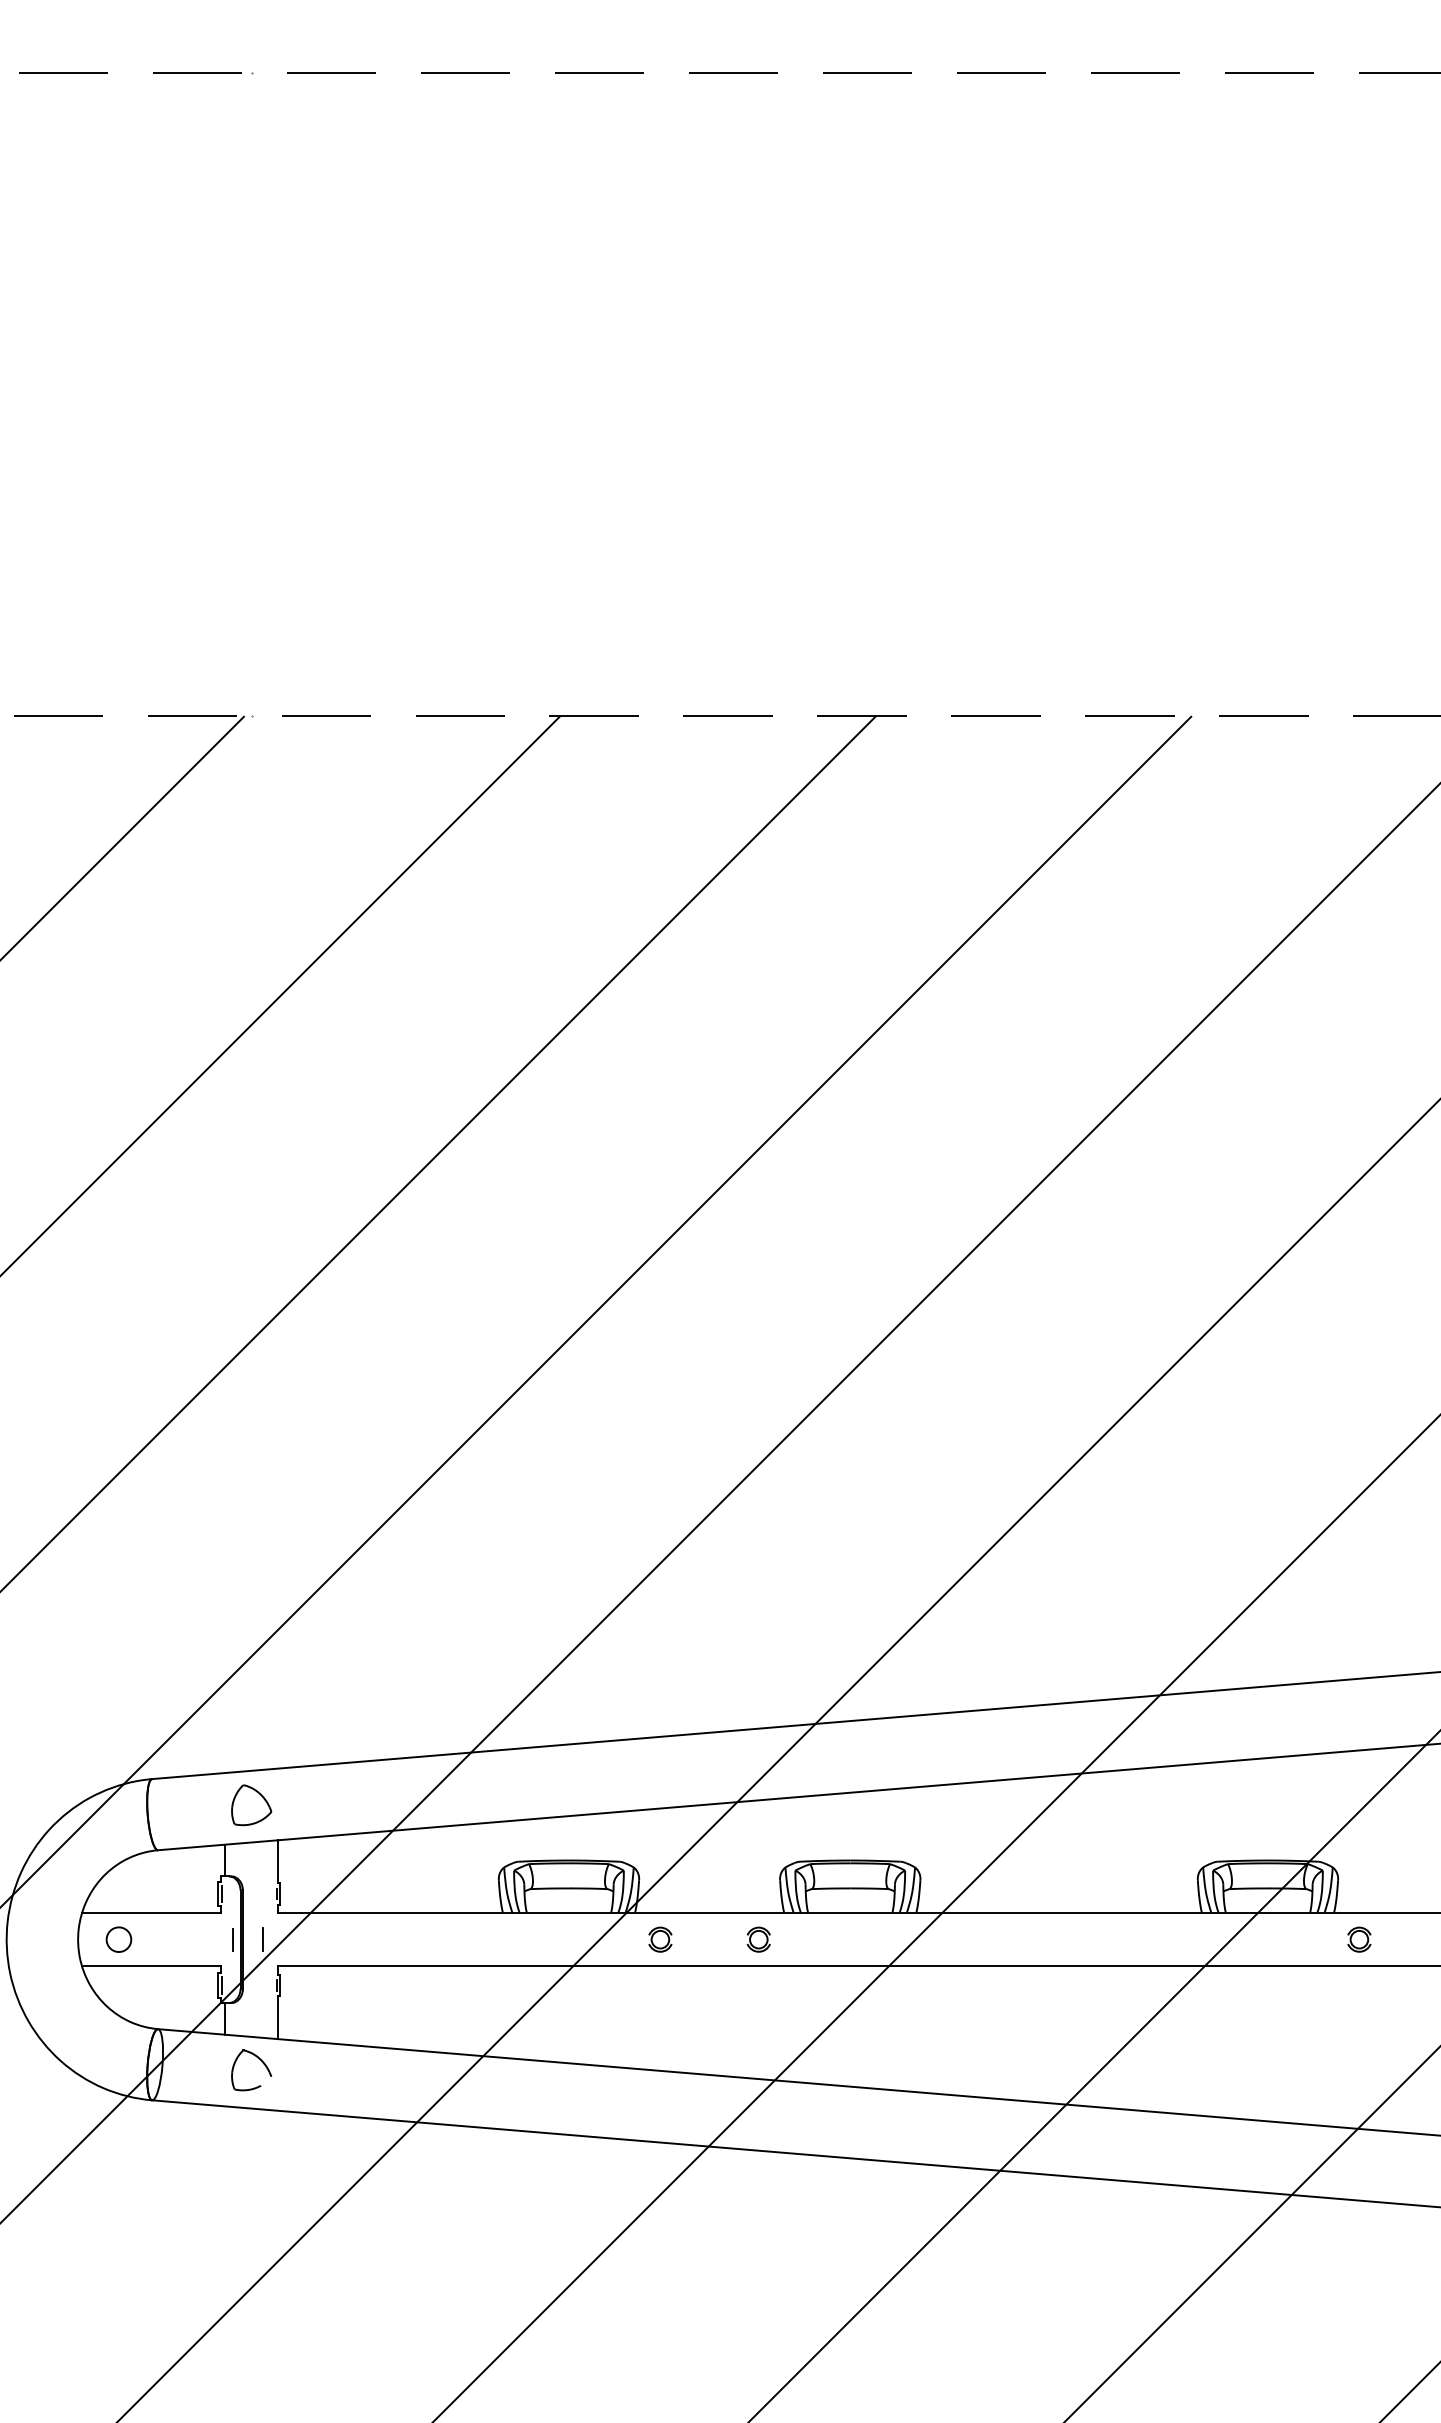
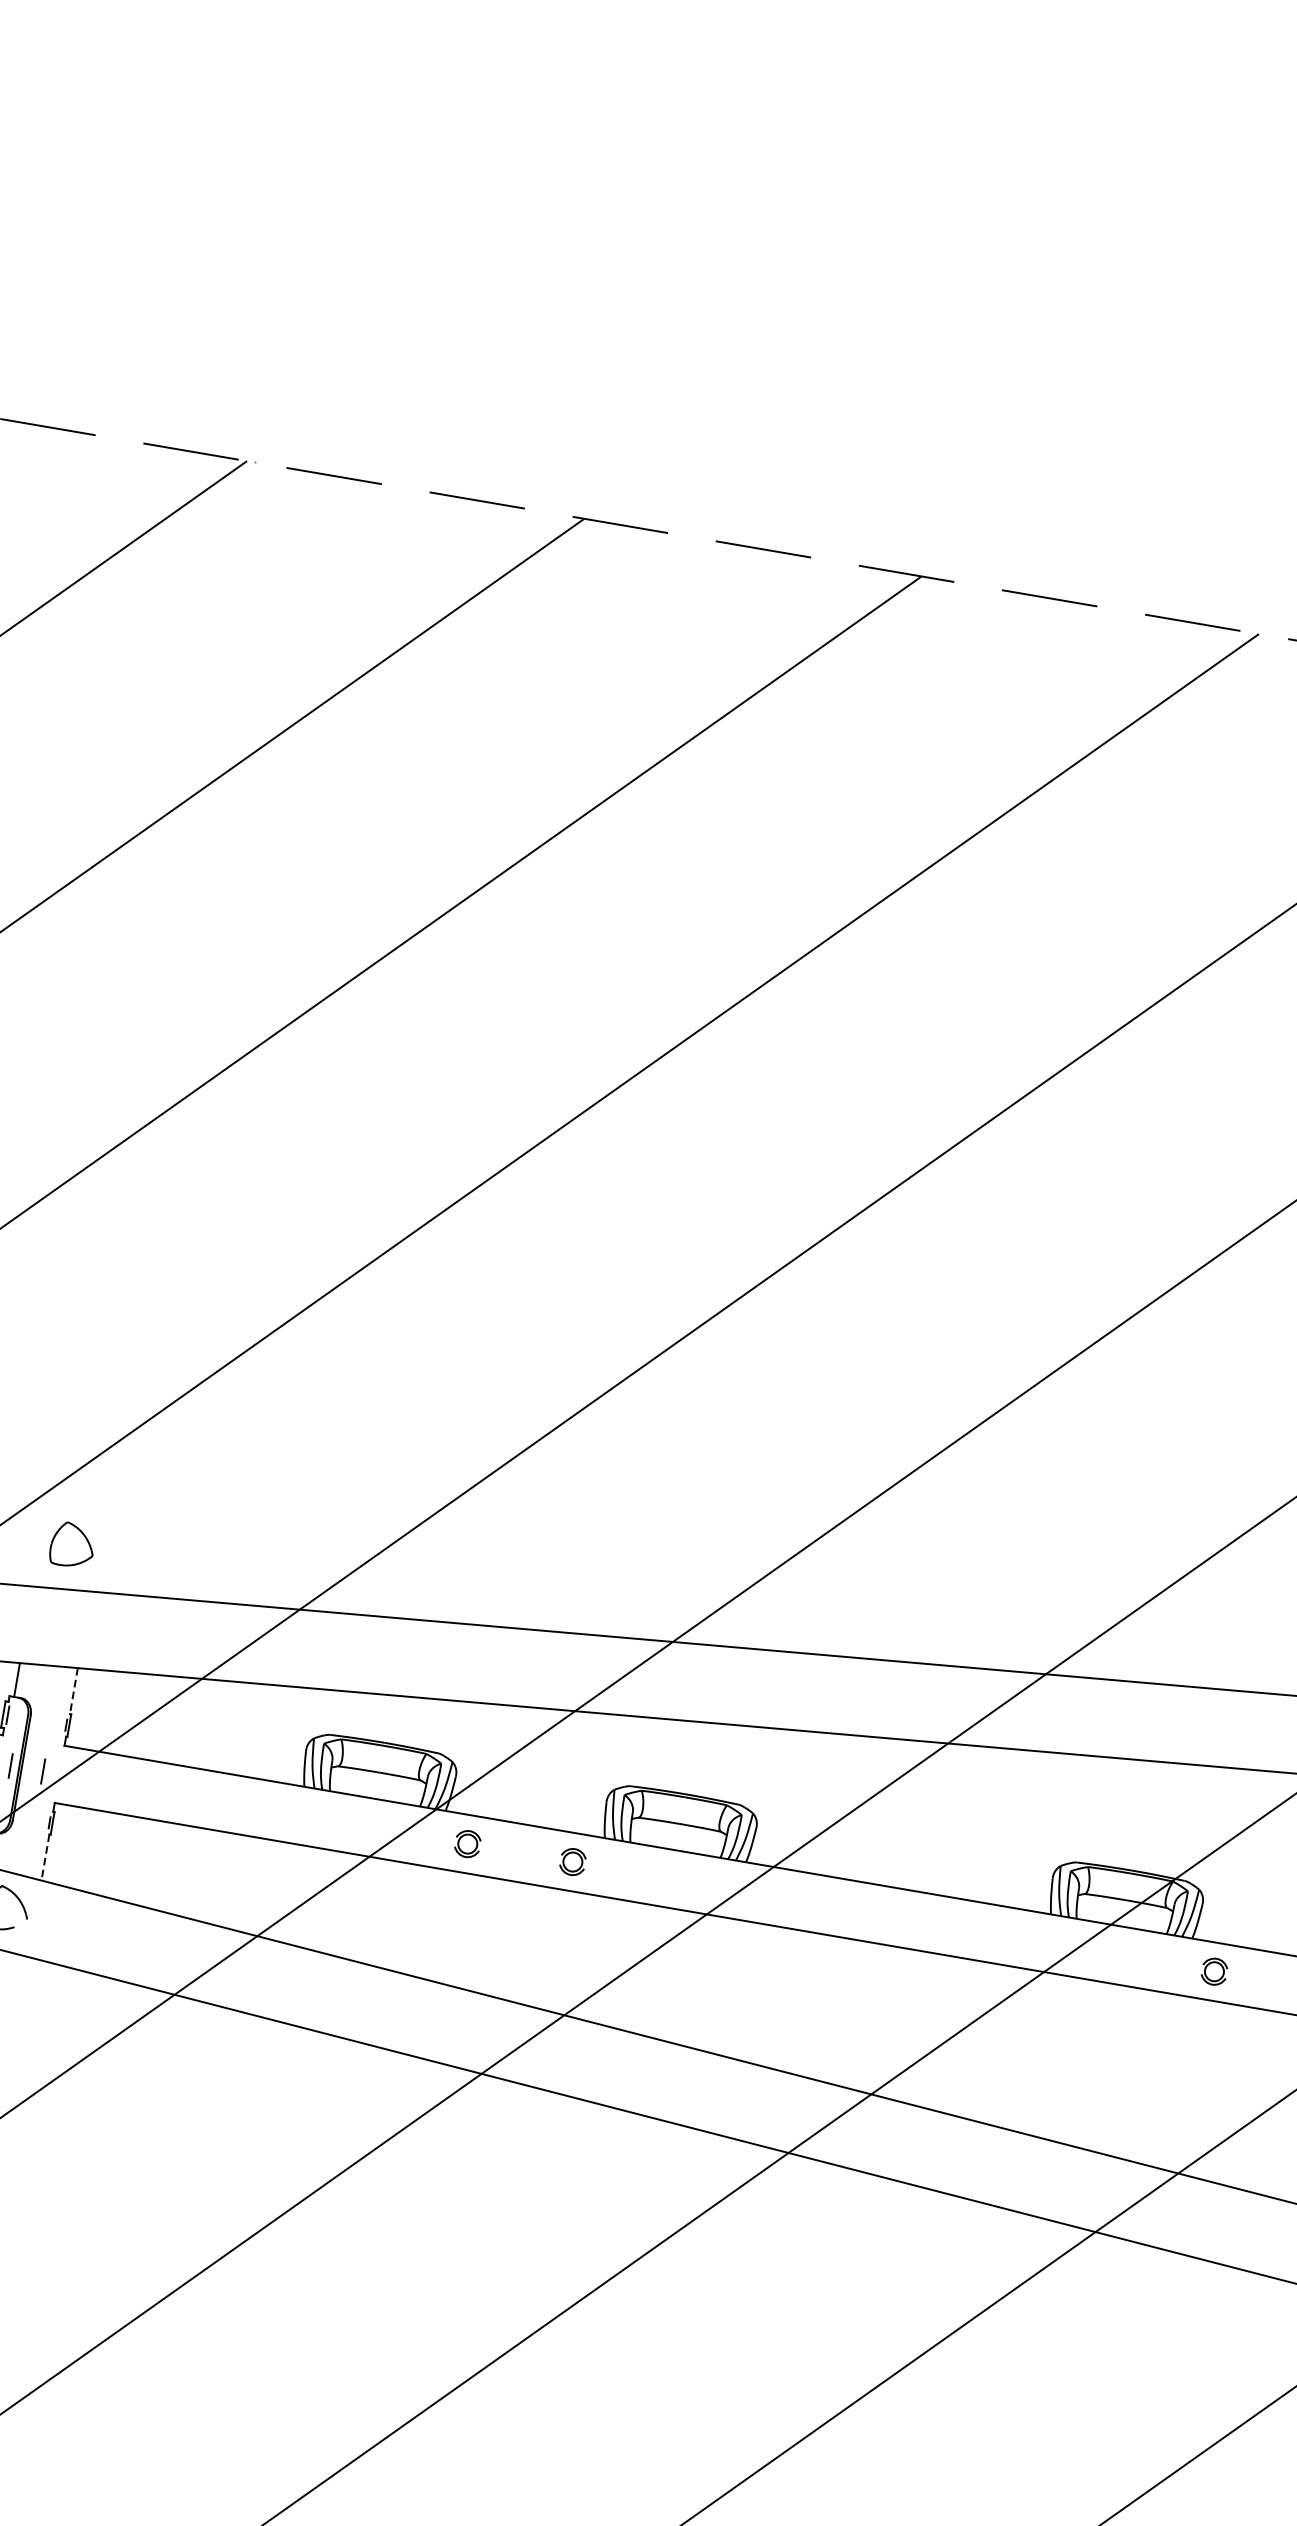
part: (251, 1805) -> (72, 1545), moved
line: (278, 1861) -> (74, 1690), solid -> dashed
line: (278, 2017) -> (45, 1857), solid -> dashed

